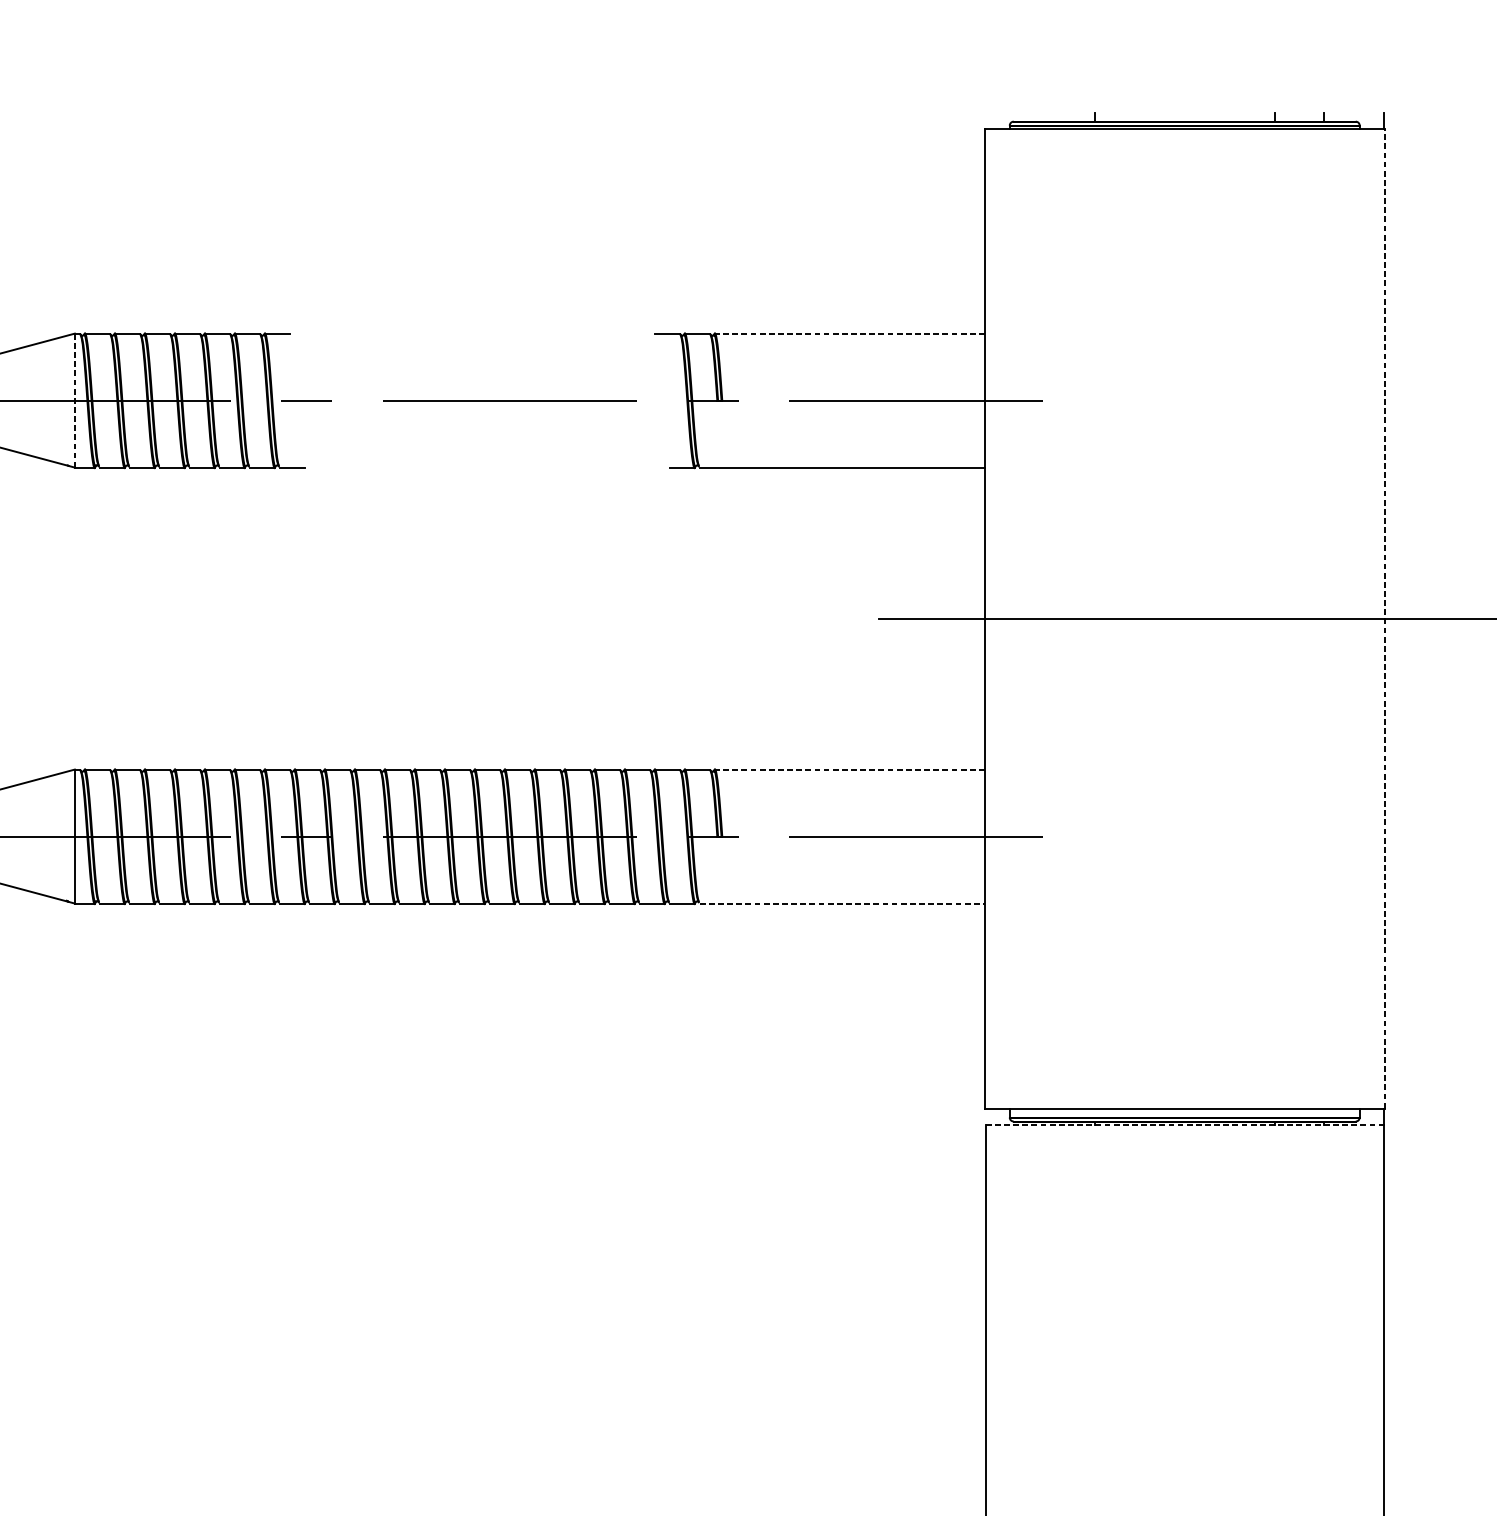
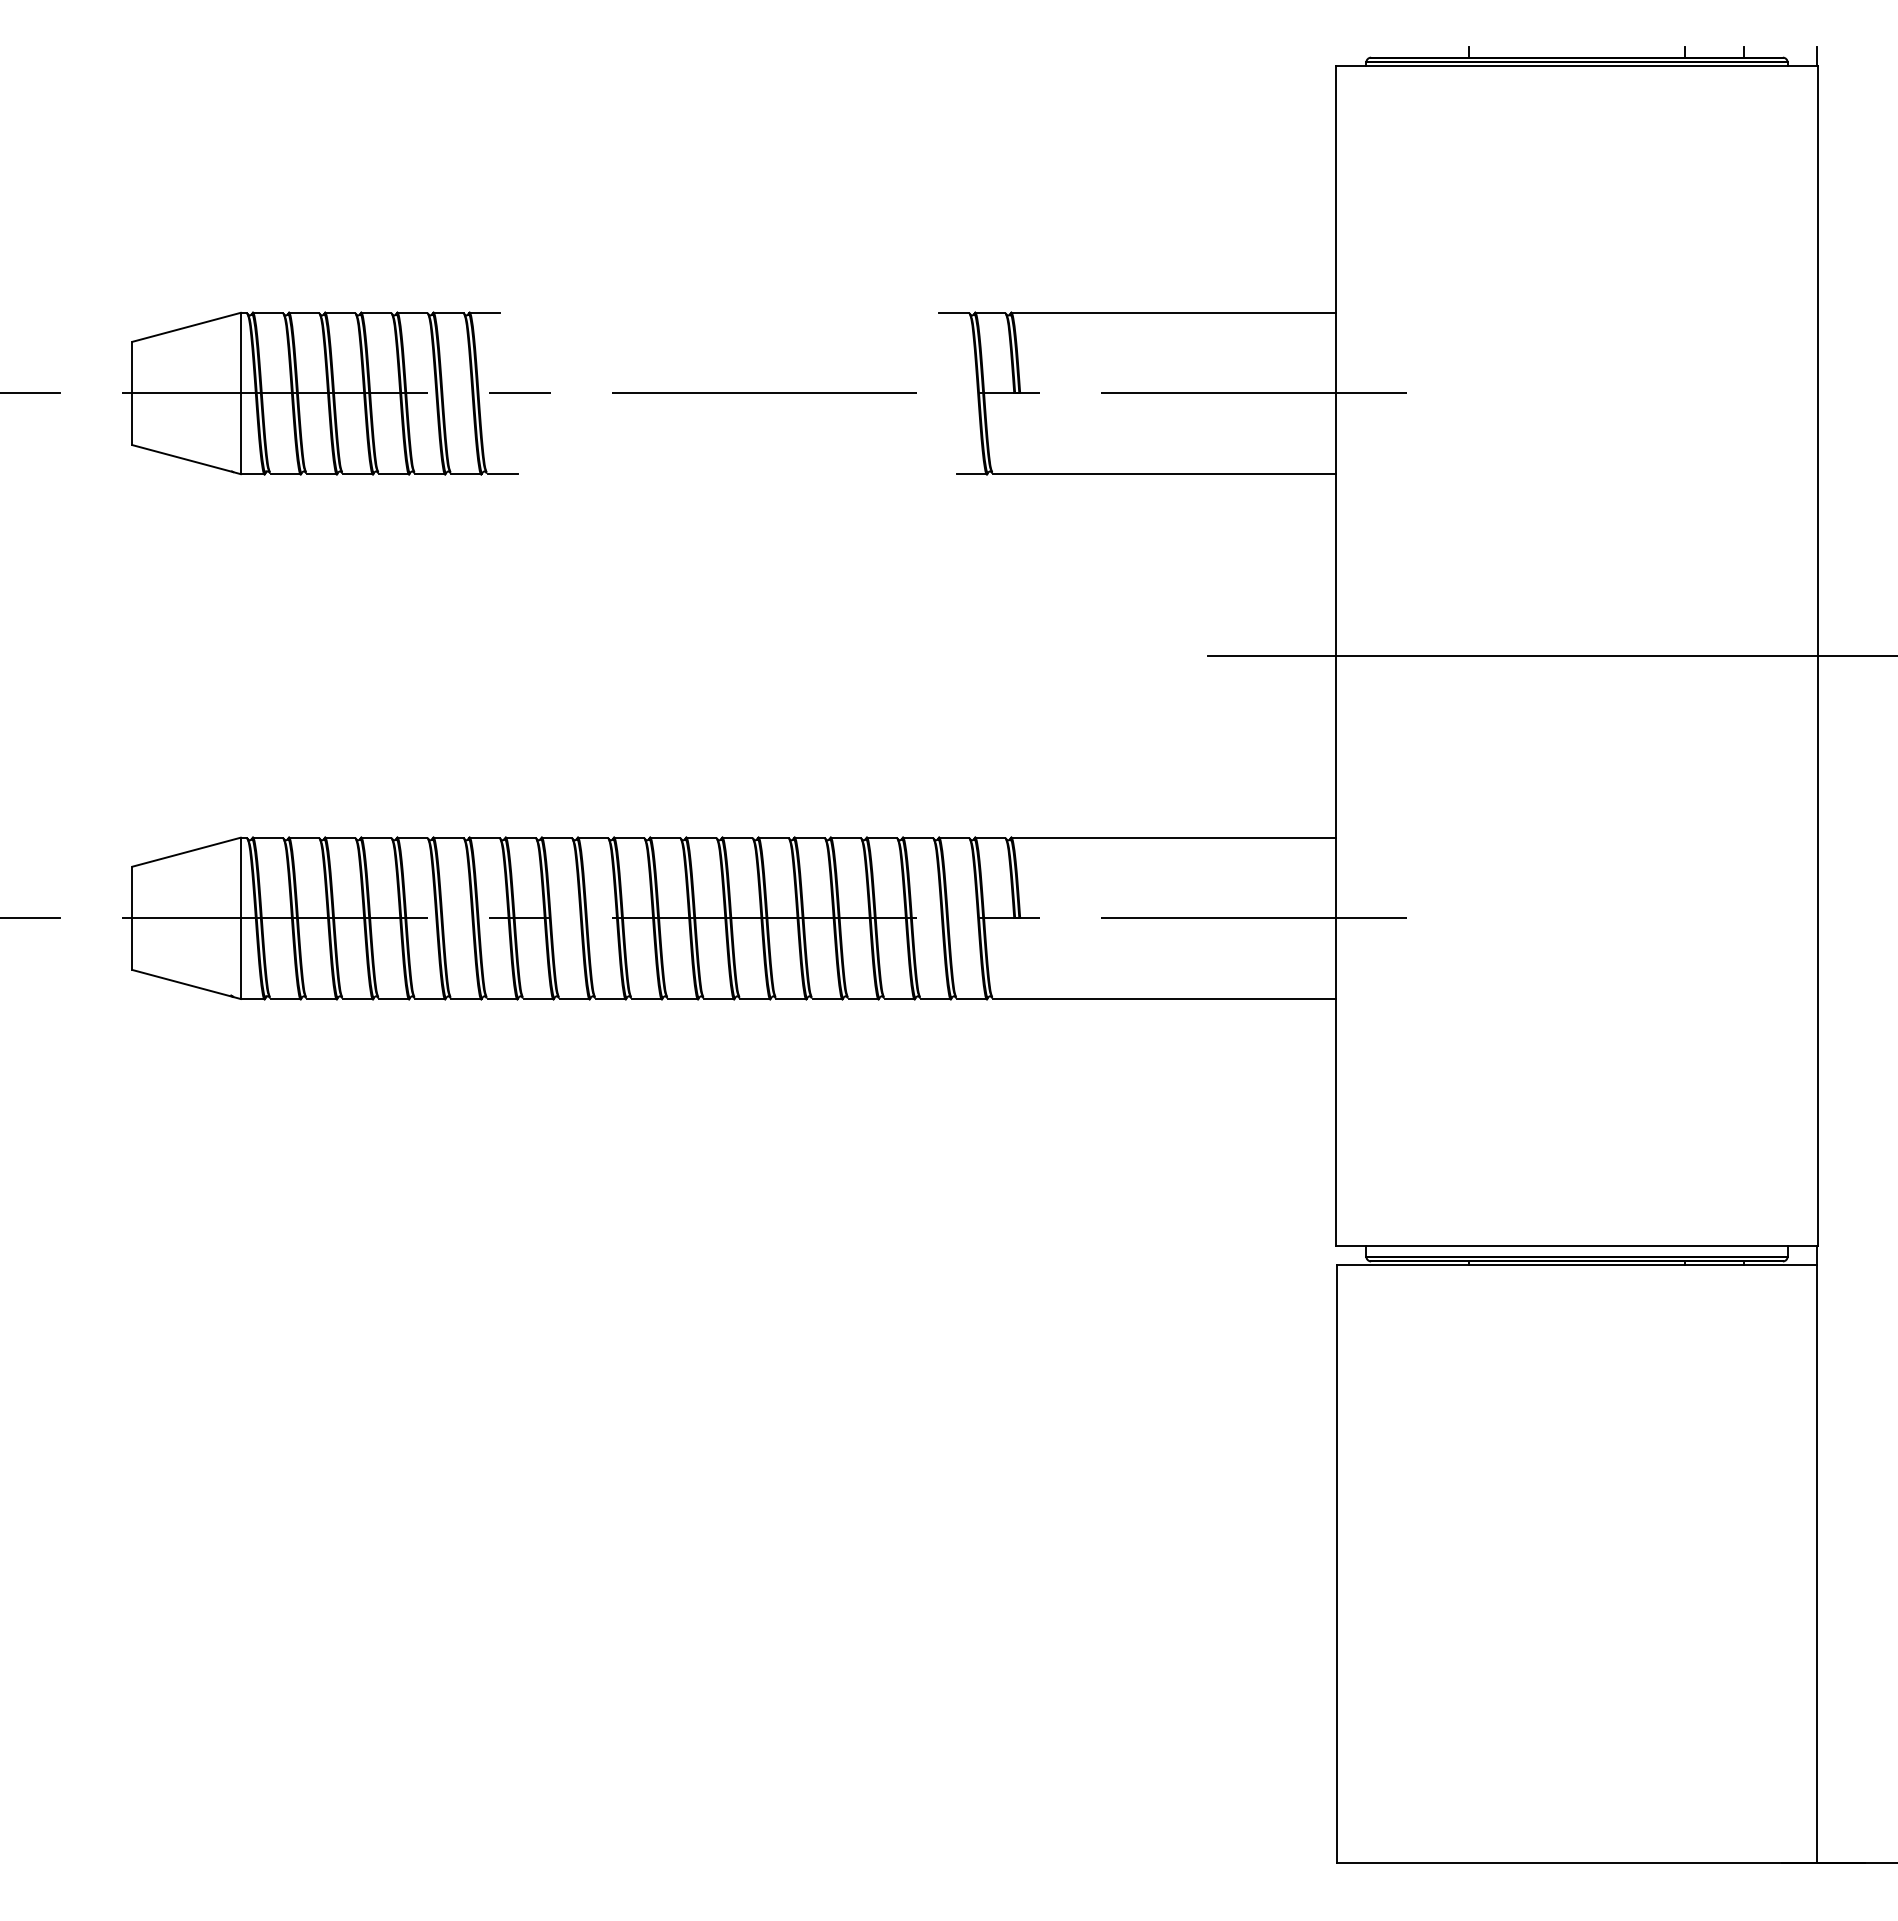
line: (849, 333) -> (1173, 312), dashed -> solid
line: (74, 400) -> (240, 393), dashed -> solid
line: (1384, 618) -> (1817, 655), dashed -> solid
line: (849, 769) -> (1173, 837), dashed -> solid
line: (842, 903) -> (1164, 999), dashed -> solid
line: (1185, 1124) -> (1577, 1265), dashed -> solid

